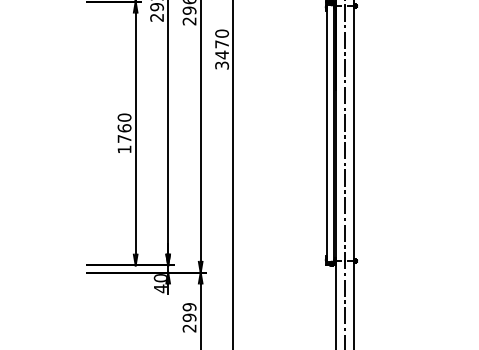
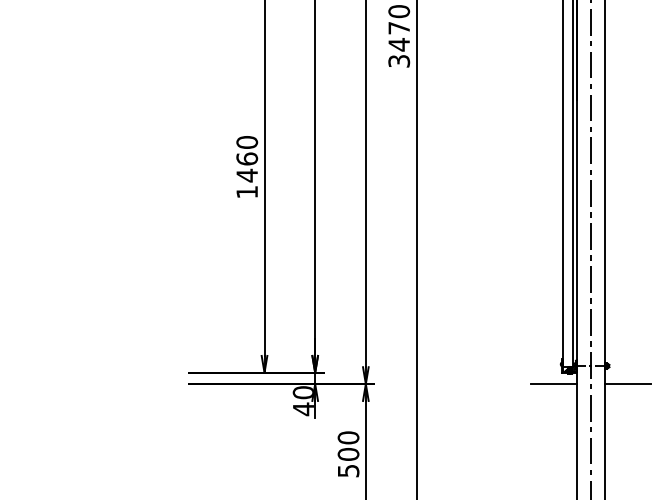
text: (124, 138) -> (247, 174), 1760 -> 1460
line: (321, 272) -> (554, 383), added
line: (368, 272) -> (627, 383), added
text: (189, 317) -> (348, 453), 299 -> 500

